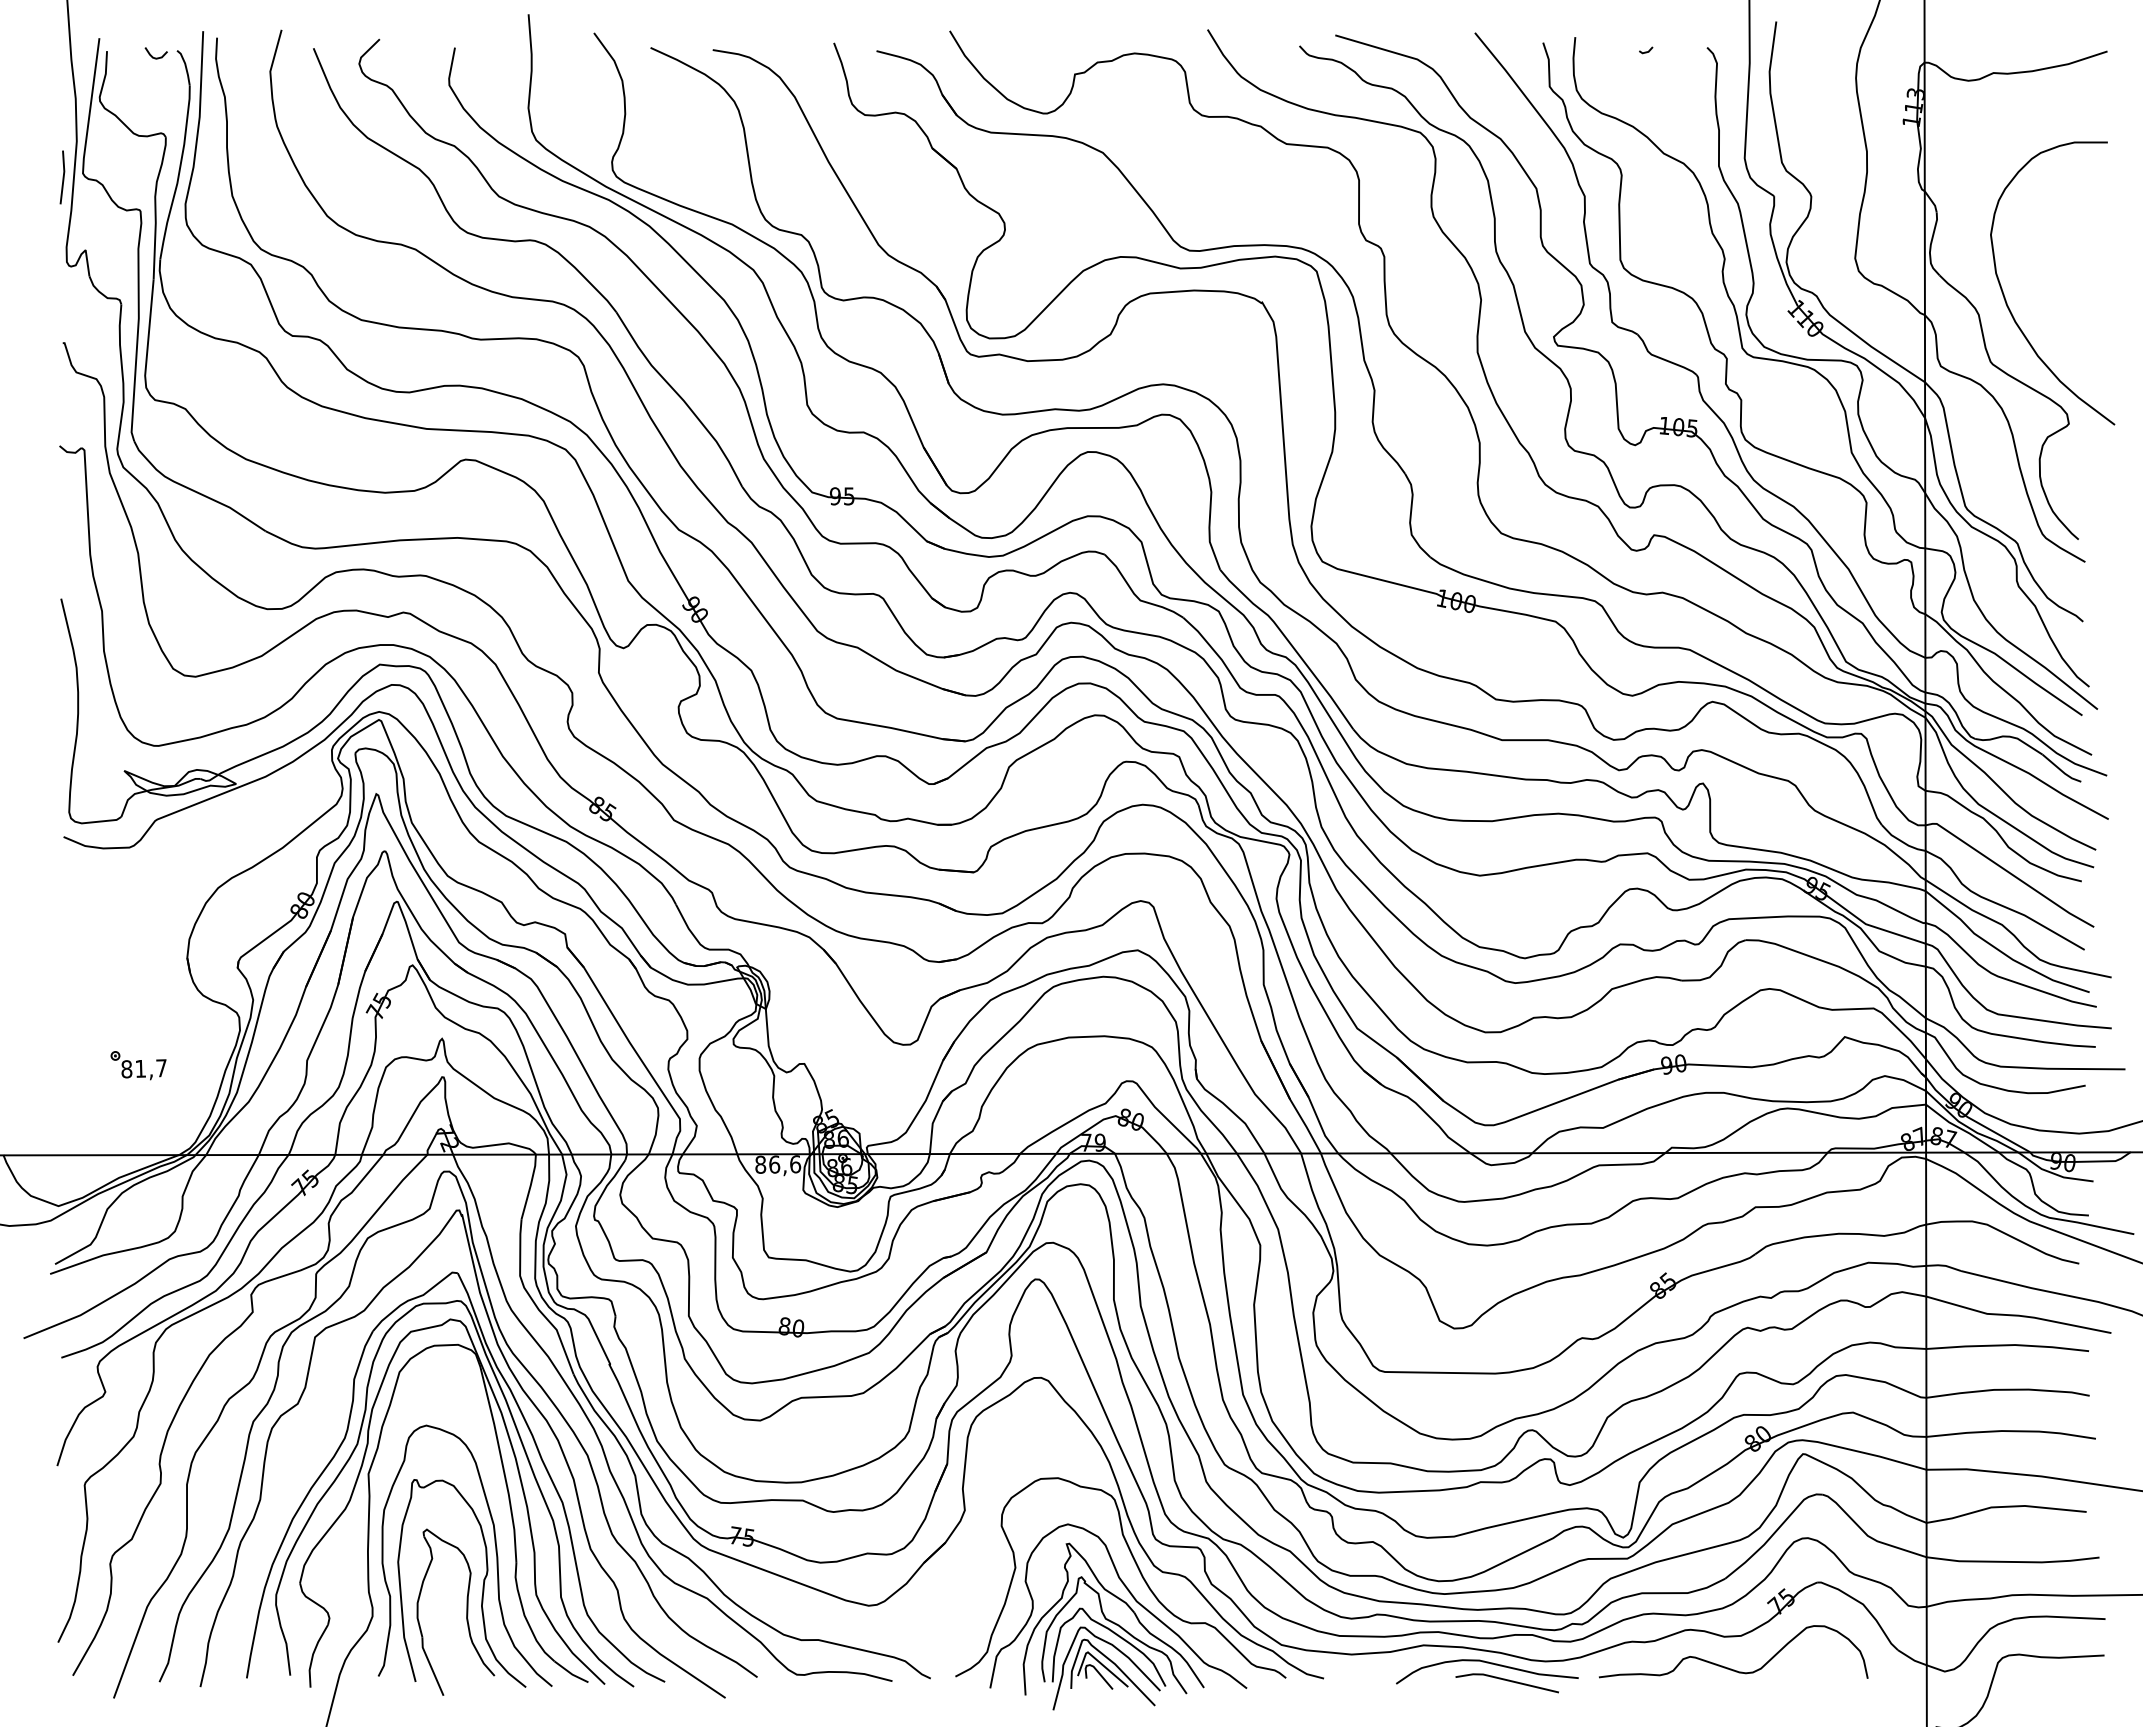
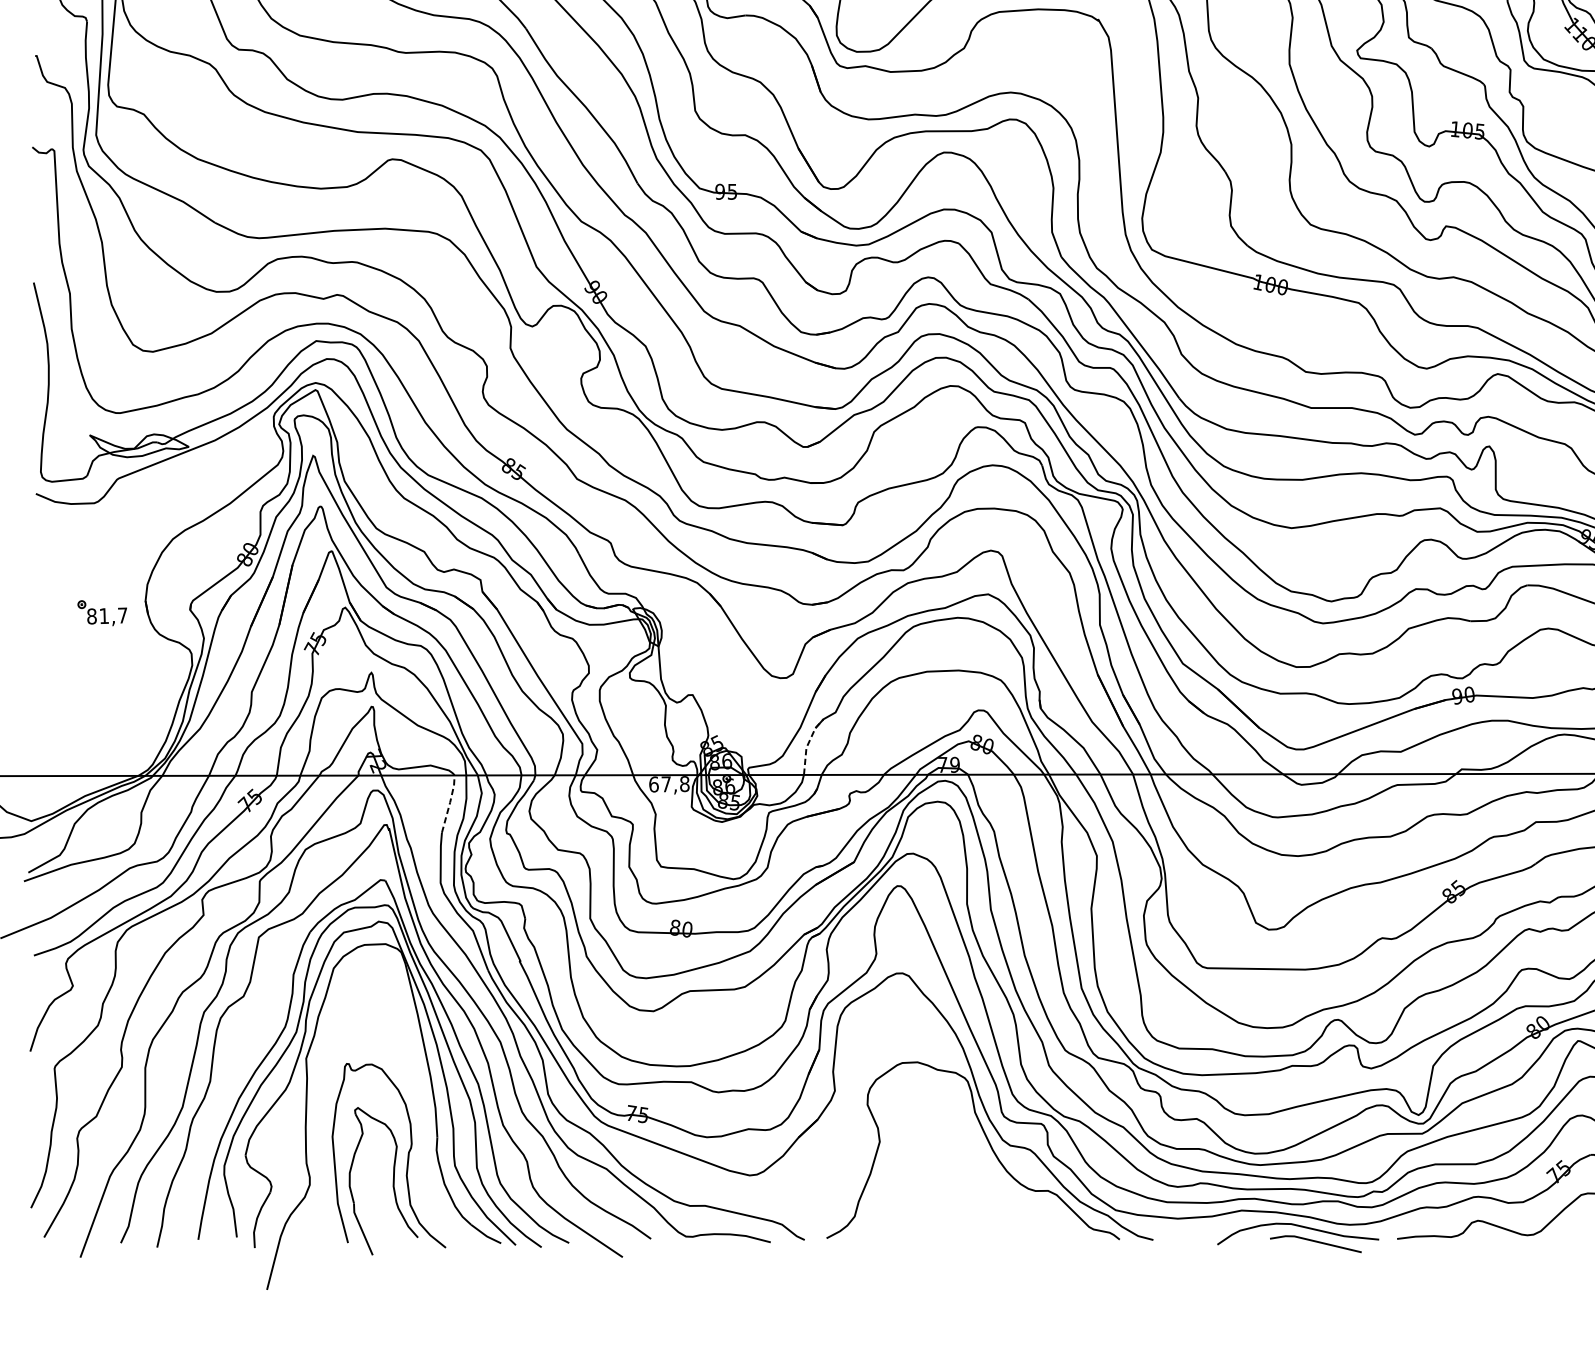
part: (138, 1065) -> (102, 613), moved
line: (934, 1119) -> (808, 744), solid -> dashed
text: (778, 1164) -> (669, 784), 86,6 -> 67,8
line: (530, 1186) -> (449, 803), solid -> dashed
curve: (495, 1552) -> (418, 1128), removed
part: (1115, 1622) -> (968, 1190), removed

